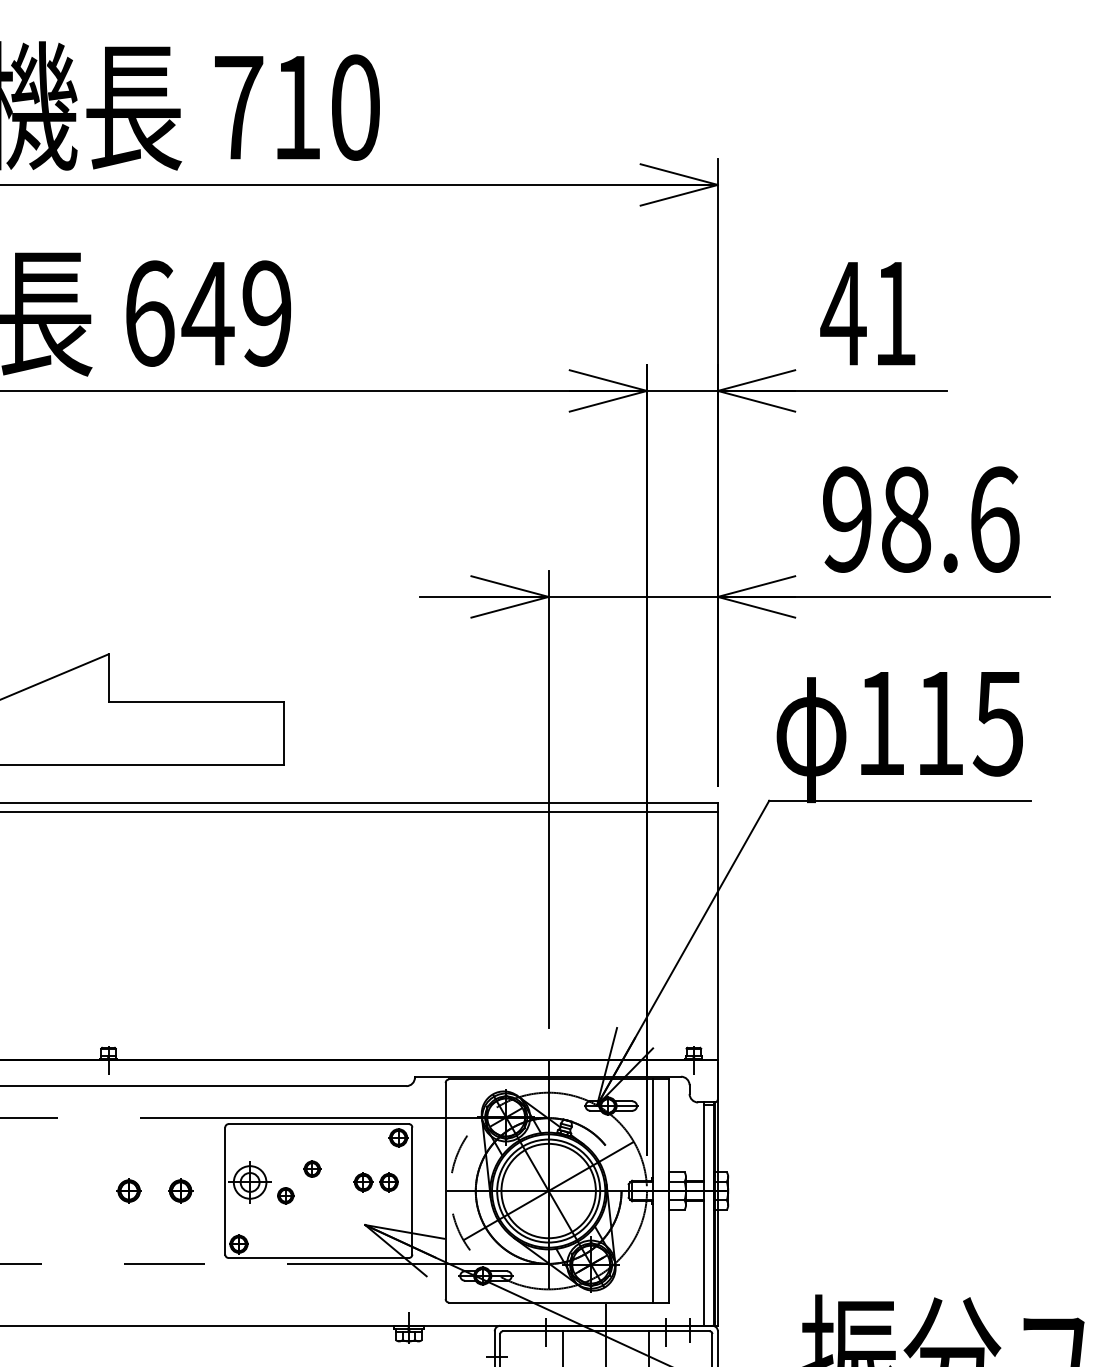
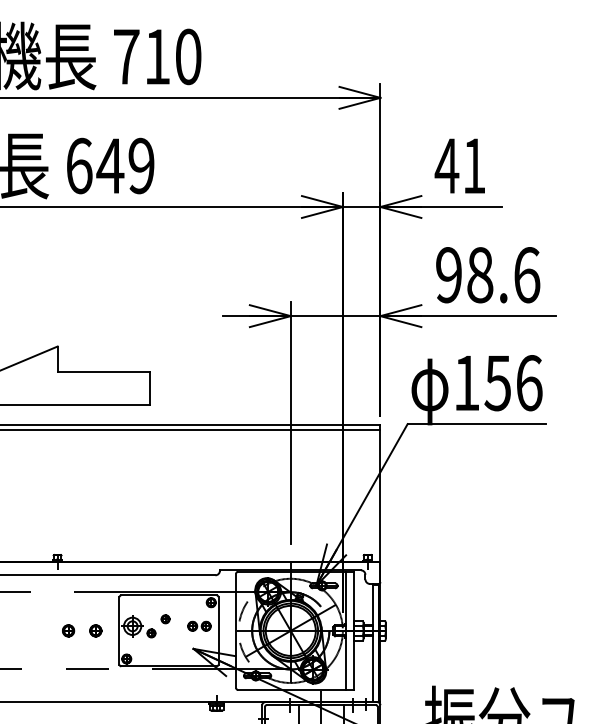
text: (969, 724) -> (513, 383), 115 -> 156

